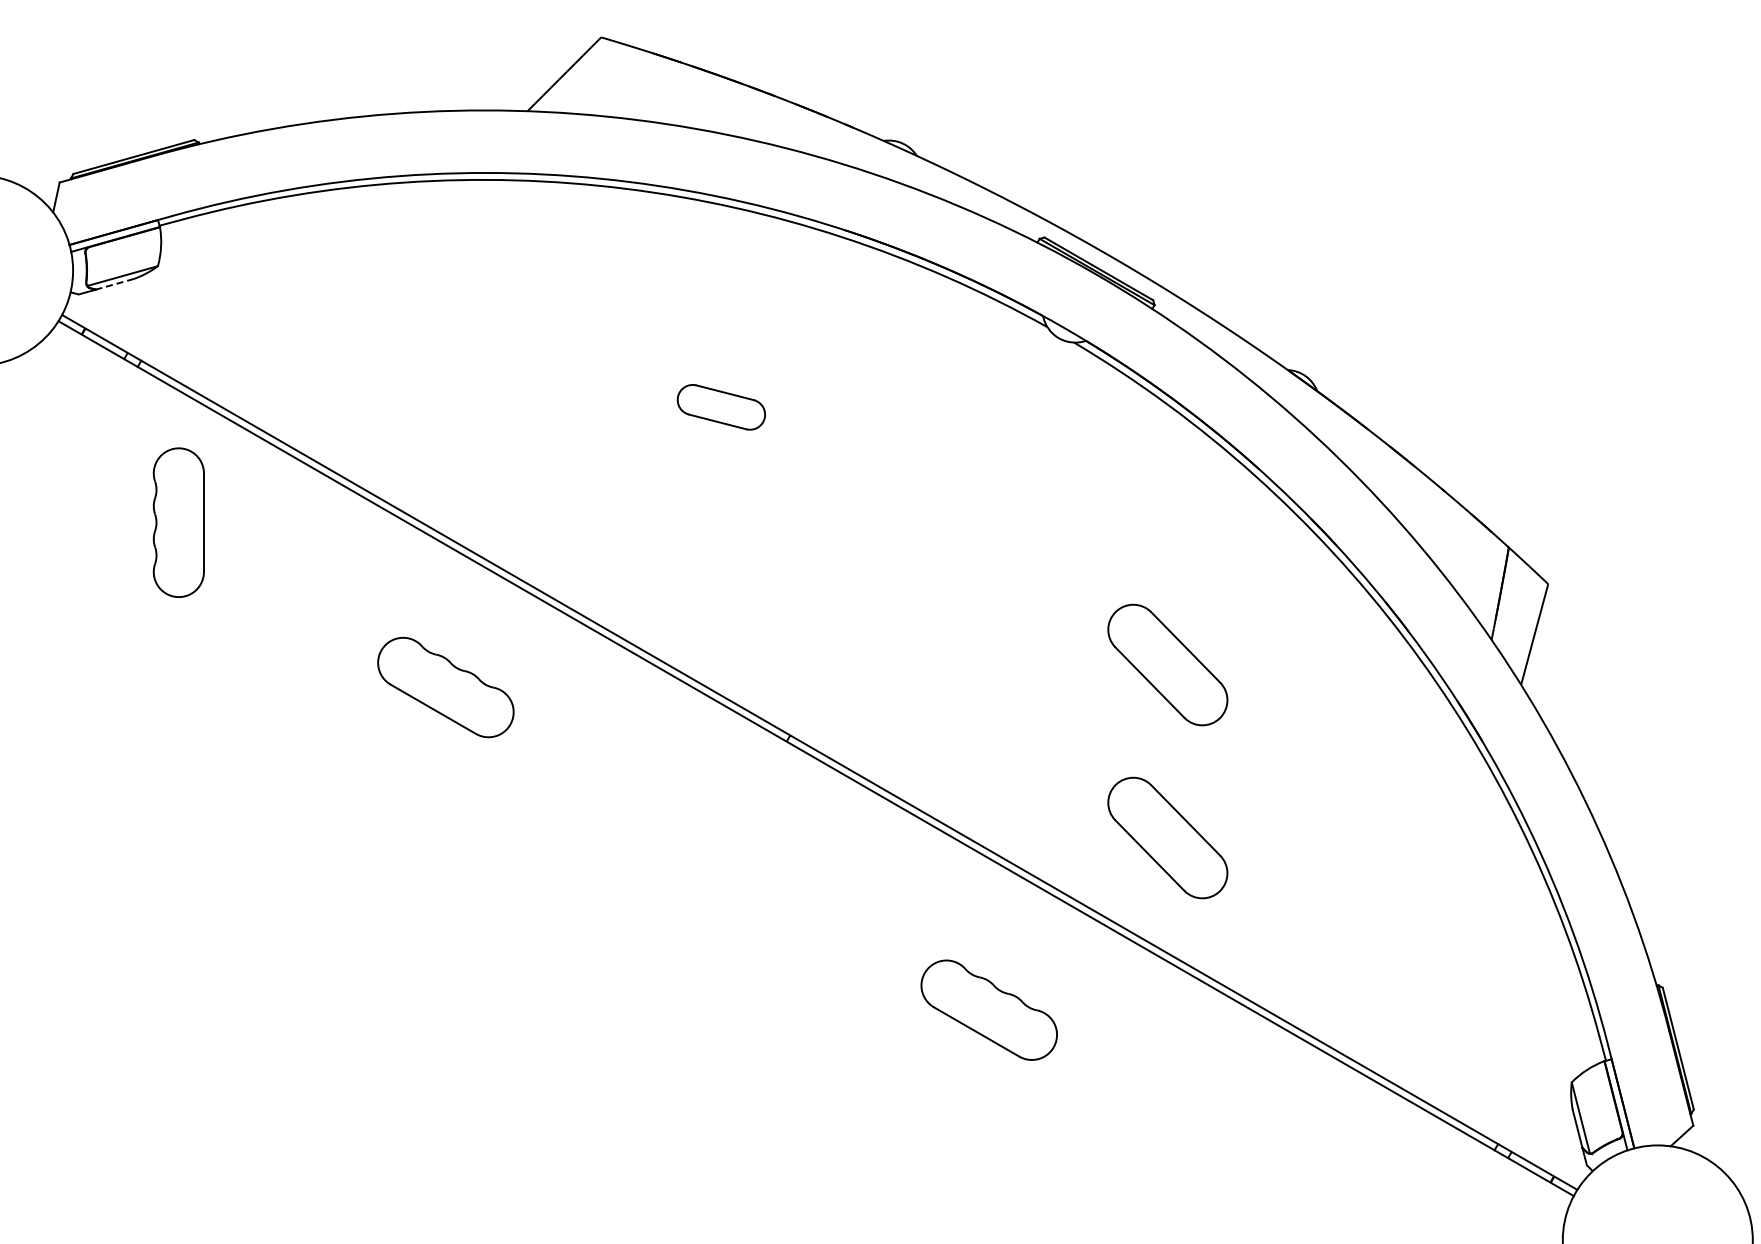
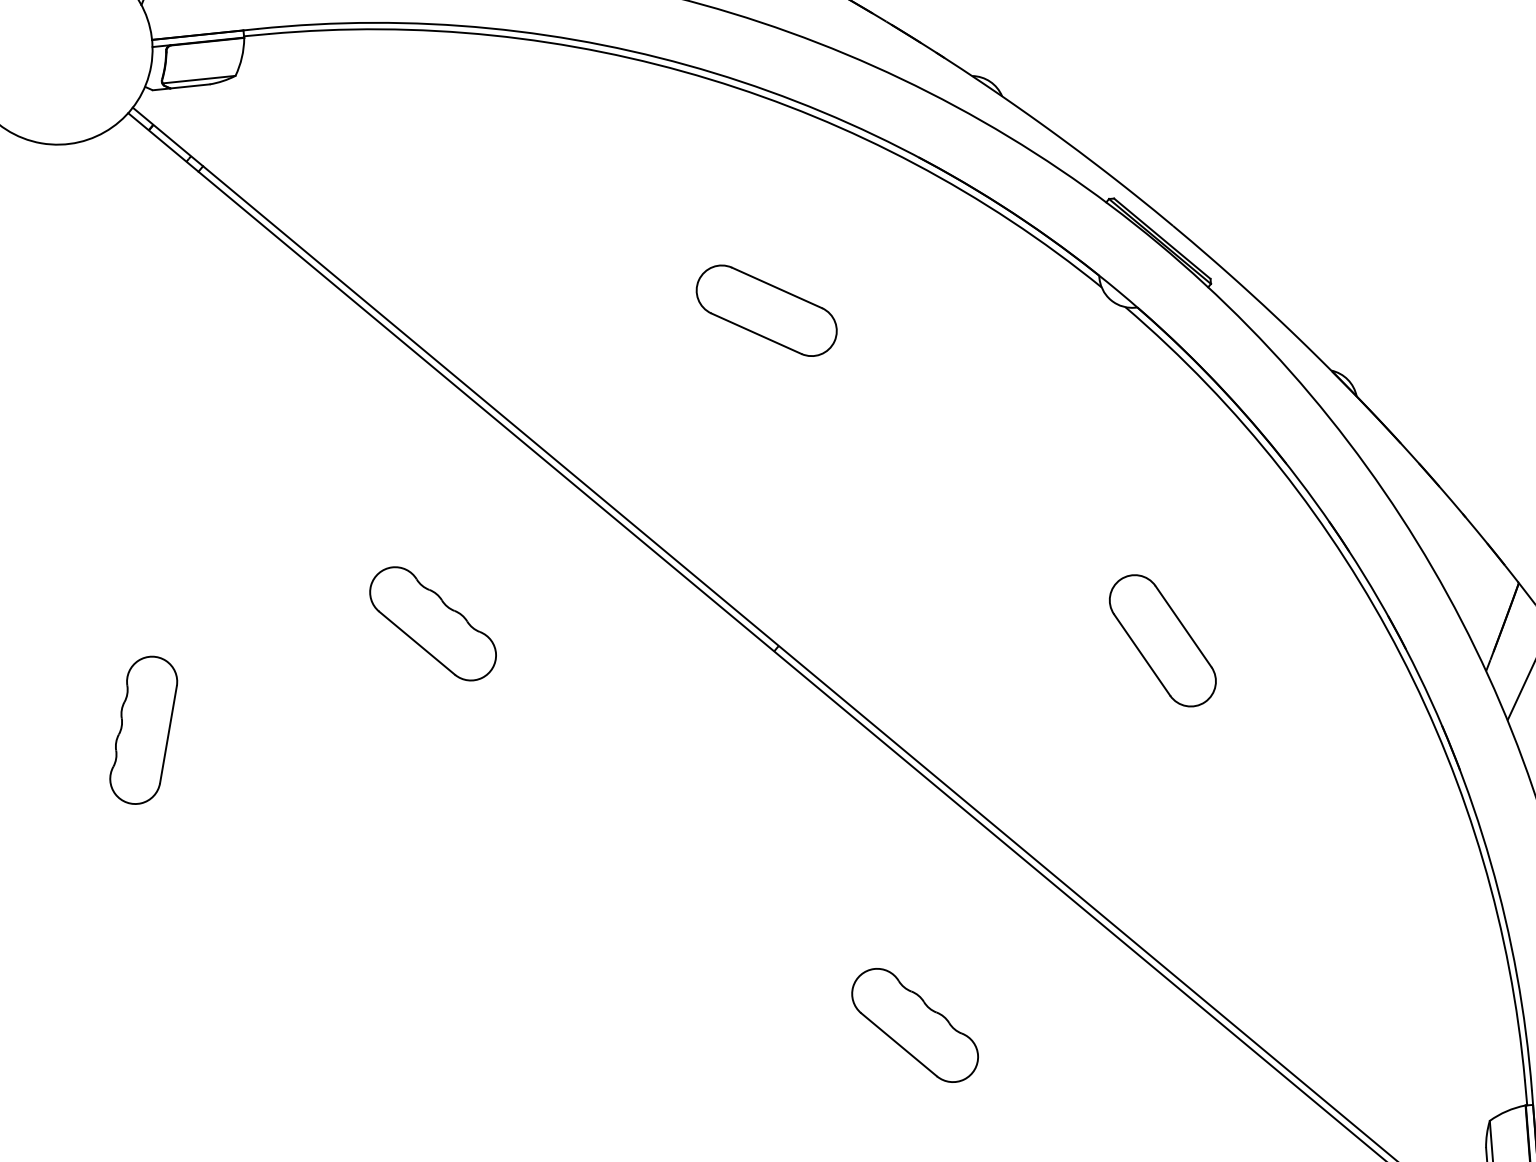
line: (114, 284) -> (189, 86), dashed -> solid
part: (721, 407) -> (766, 311), size x1.67
part: (178, 522) -> (143, 730), moved
part: (445, 687) -> (432, 623), moved
part: (1167, 837) -> (1133, 810), removed
part: (988, 1009) -> (914, 1024), moved

